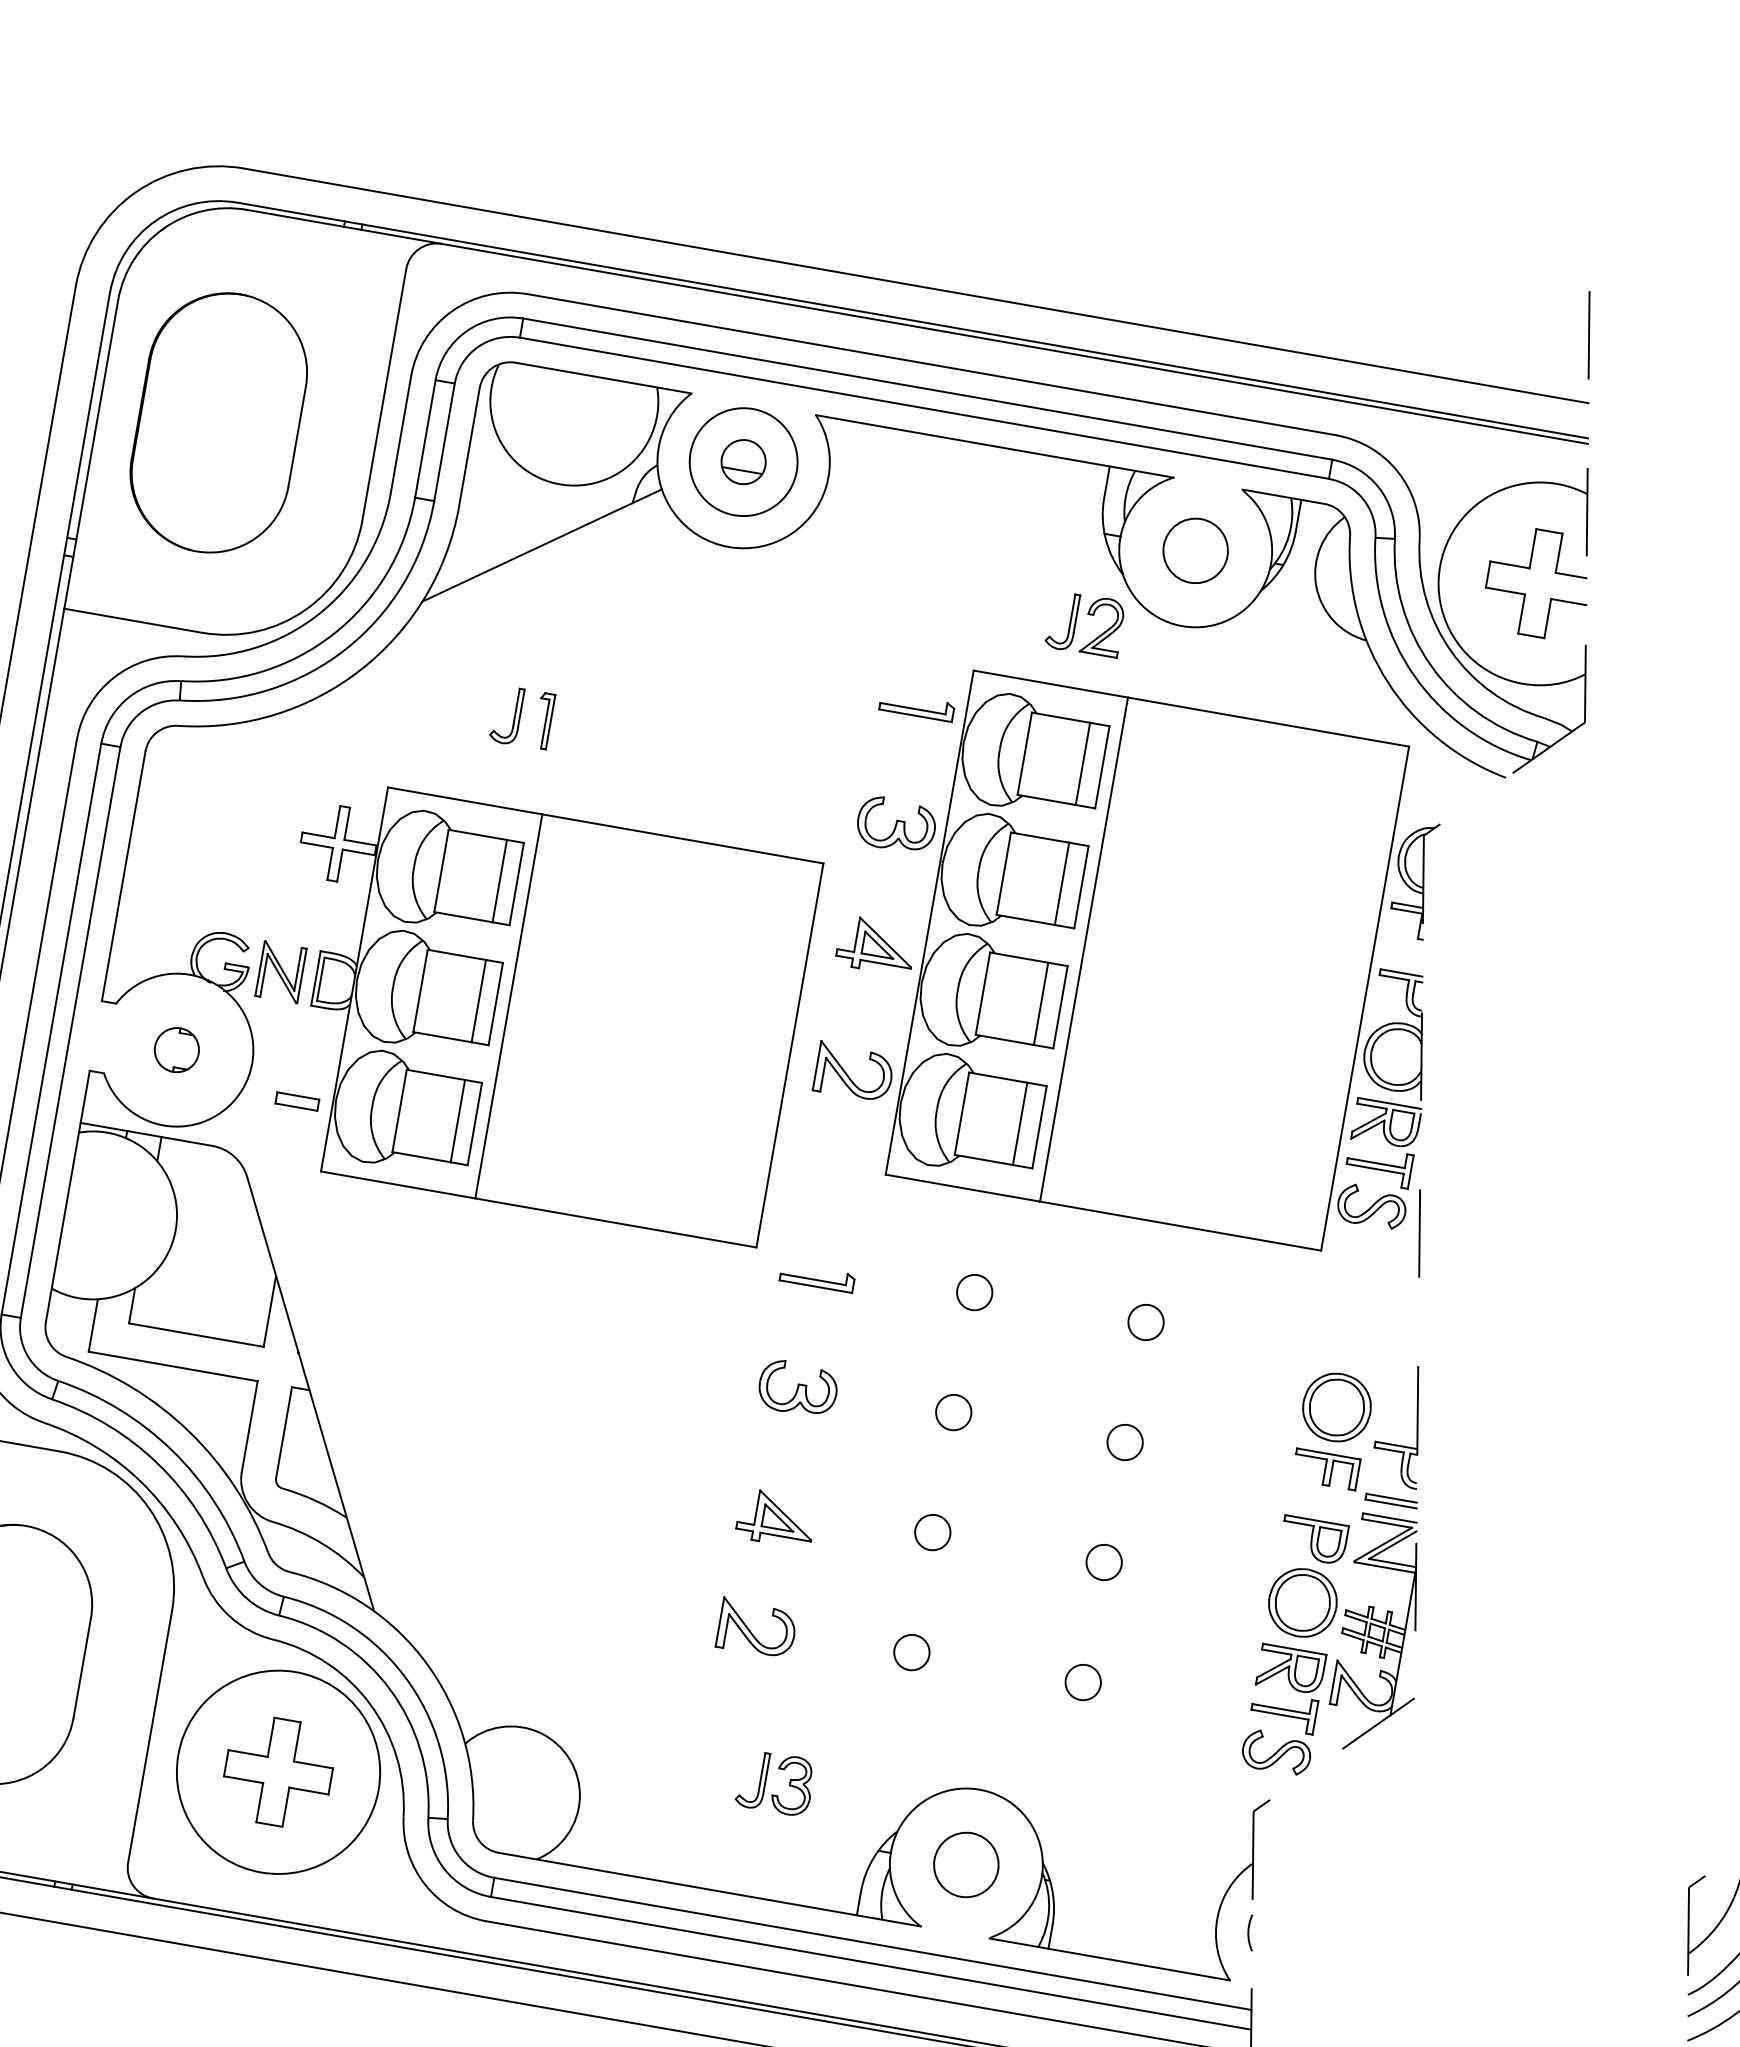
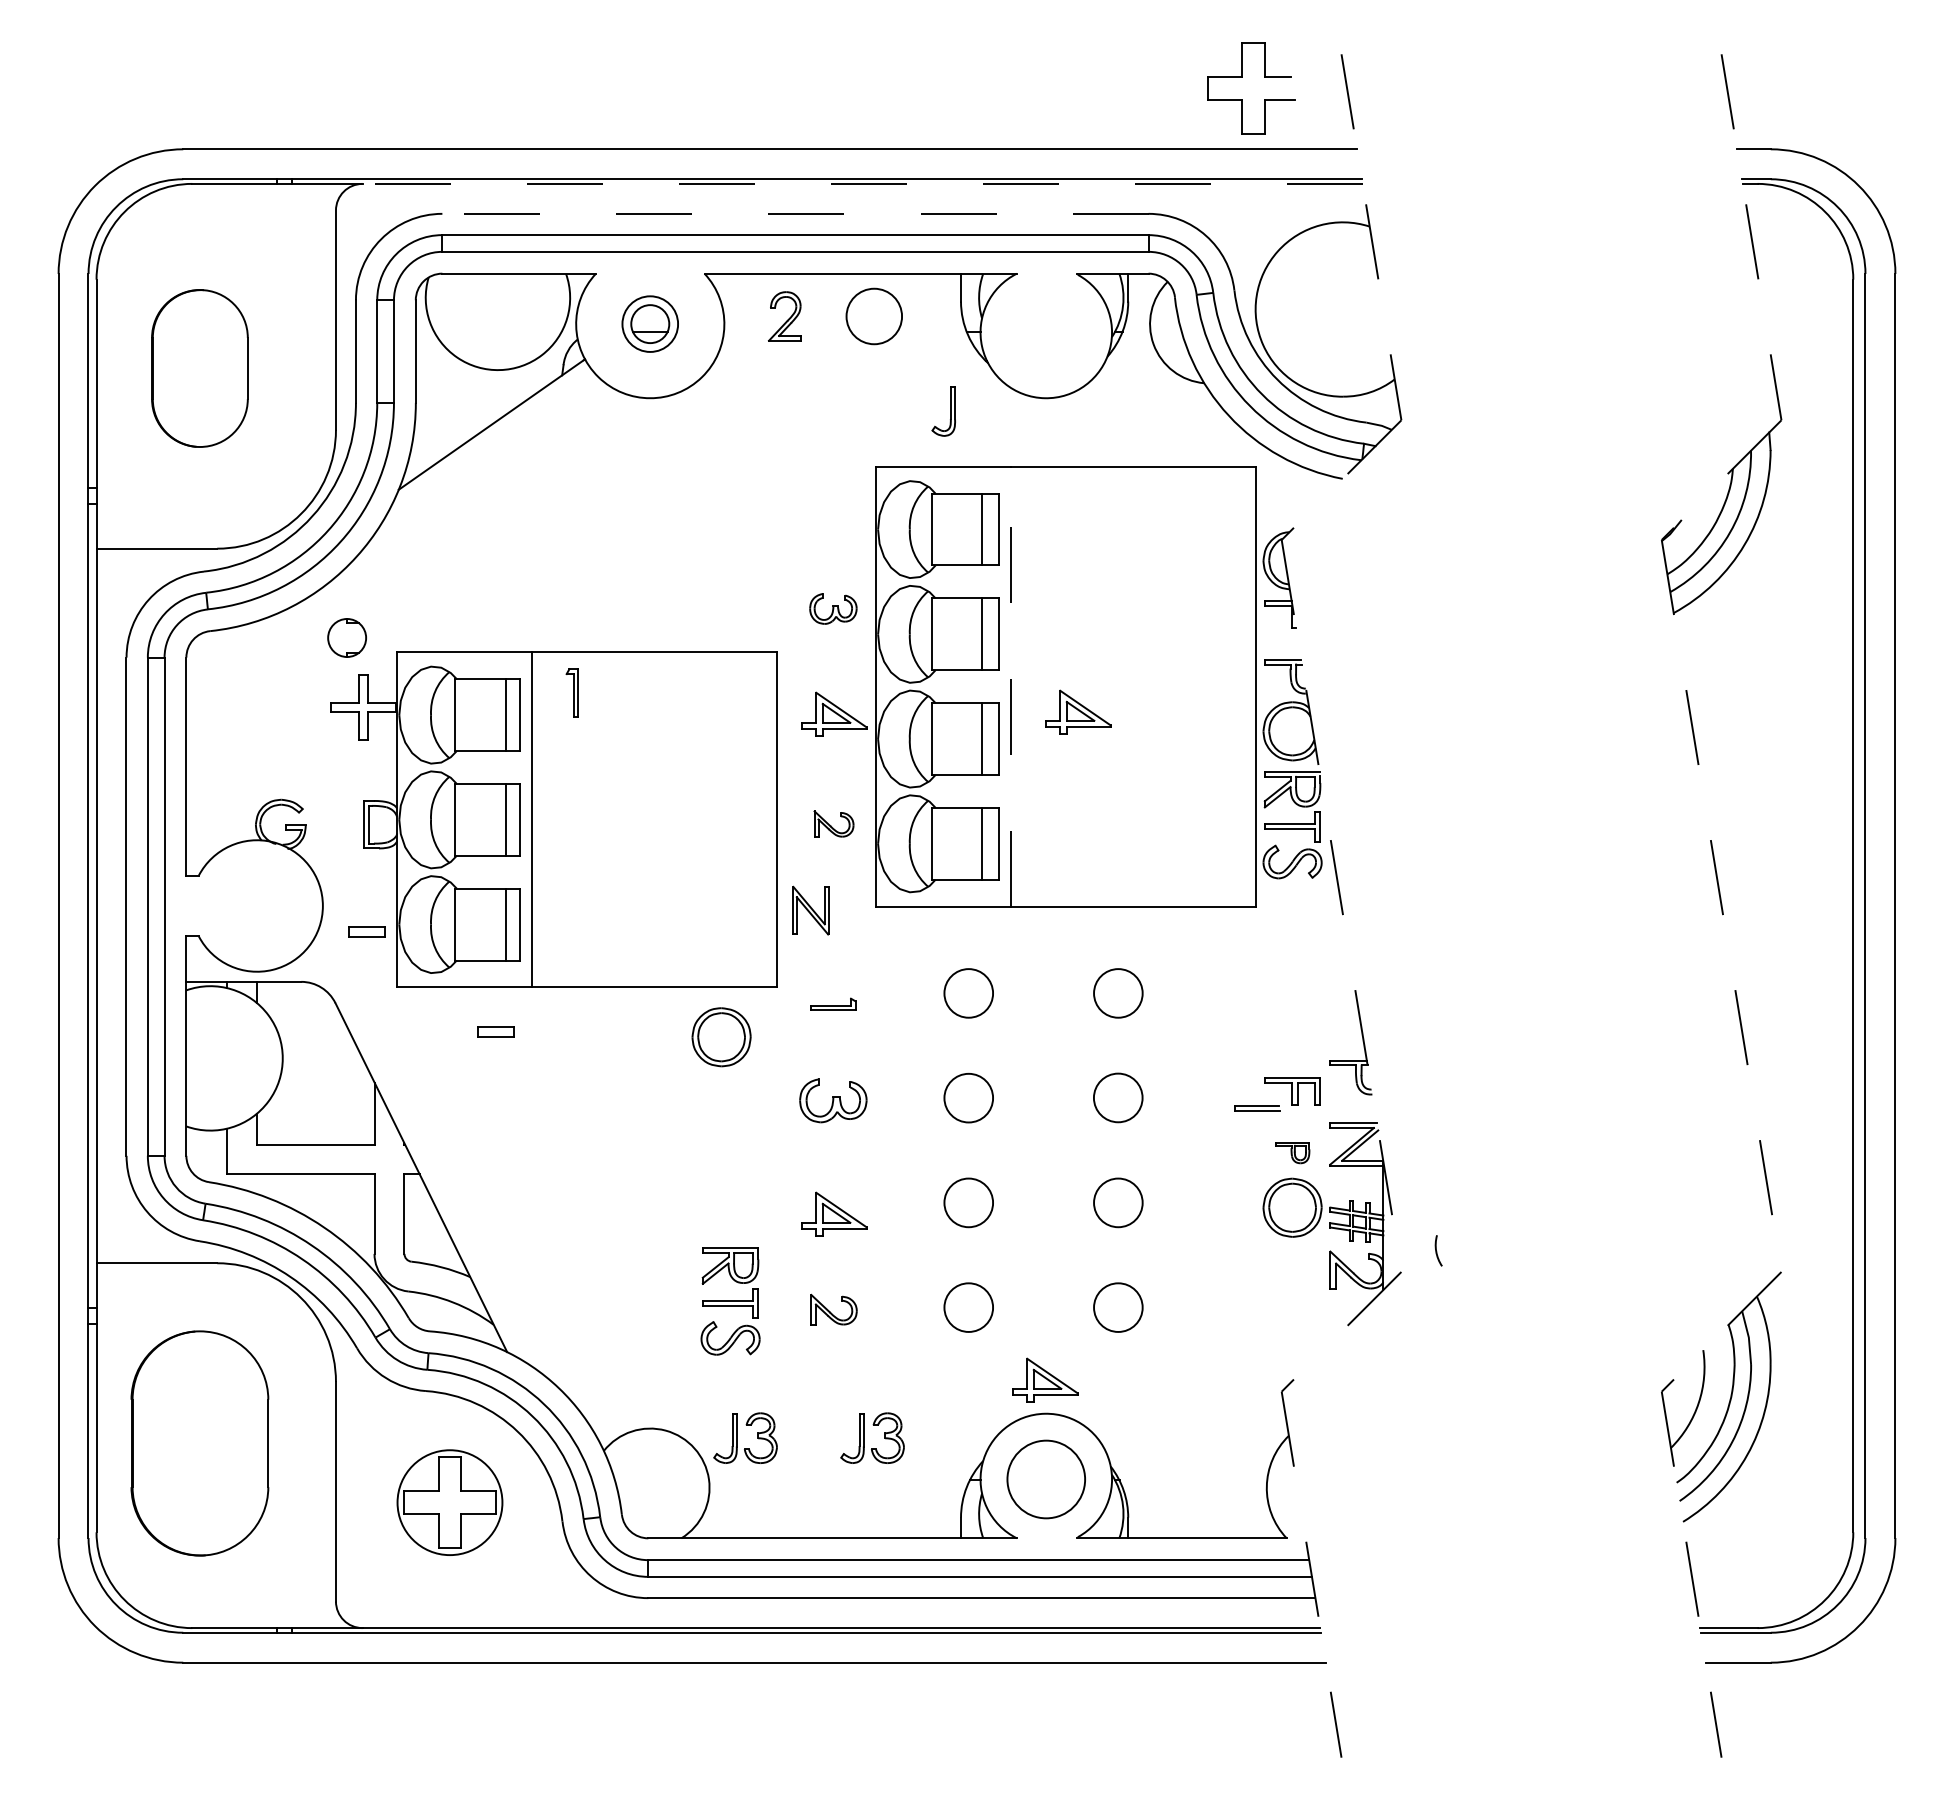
line: (1014, 343) -> (862, 183), solid -> dashed
line: (931, 364) -> (794, 213), solid -> dashed
part: (218, 422) -> (199, 368), size x0.7
circle: (742, 461) -> (649, 323), size x0.6
circle: (1194, 550) -> (873, 316), moved
part: (1530, 569) -> (1242, 77), moved
part: (1102, 626) -> (784, 316), moved
part: (917, 706) -> (833, 505), removed
part: (514, 716) -> (493, 573), removed
part: (543, 720) -> (571, 692), moved
part: (896, 824) -> (833, 608), size x0.7
line: (1083, 949) -> (1010, 686), solid -> dashed
part: (280, 972) -> (810, 910), moved
part: (1156, 991) -> (1078, 711), added
part: (176, 1049) -> (346, 637), moved
part: (853, 1070) -> (833, 823), size x0.6
part: (424, 1241) -> (495, 1031), added
part: (817, 1277) -> (833, 1003), size x0.7
circle: (974, 1292) -> (968, 993), size x1.6
circle: (1146, 1322) -> (1118, 993), size x1.6
part: (1336, 1407) -> (721, 1037), moved
circle: (953, 1411) -> (968, 1097), size x1.6
circle: (1125, 1442) -> (1118, 1098), size x1.6
part: (1391, 1501) -> (1257, 1108), moved
circle: (932, 1532) -> (968, 1202), size x1.6
part: (1313, 1539) -> (1292, 1152), size x0.6
circle: (1104, 1562) -> (1118, 1202), size x1.6
part: (756, 1627) -> (833, 1309), size x0.7
circle: (911, 1652) -> (968, 1307), size x1.6
circle: (1083, 1682) -> (1118, 1307), size x1.6
part: (1284, 1710) -> (730, 1301), moved
part: (985, 1750) -> (1045, 1379), added
part: (620, 1755) -> (737, 1437), added
circle: (278, 1772) -> (449, 1502), size x0.6
circle: (966, 1865) -> (1046, 1479), size x1.4
arc: (1249, 1933) -> (1437, 1251), moved

